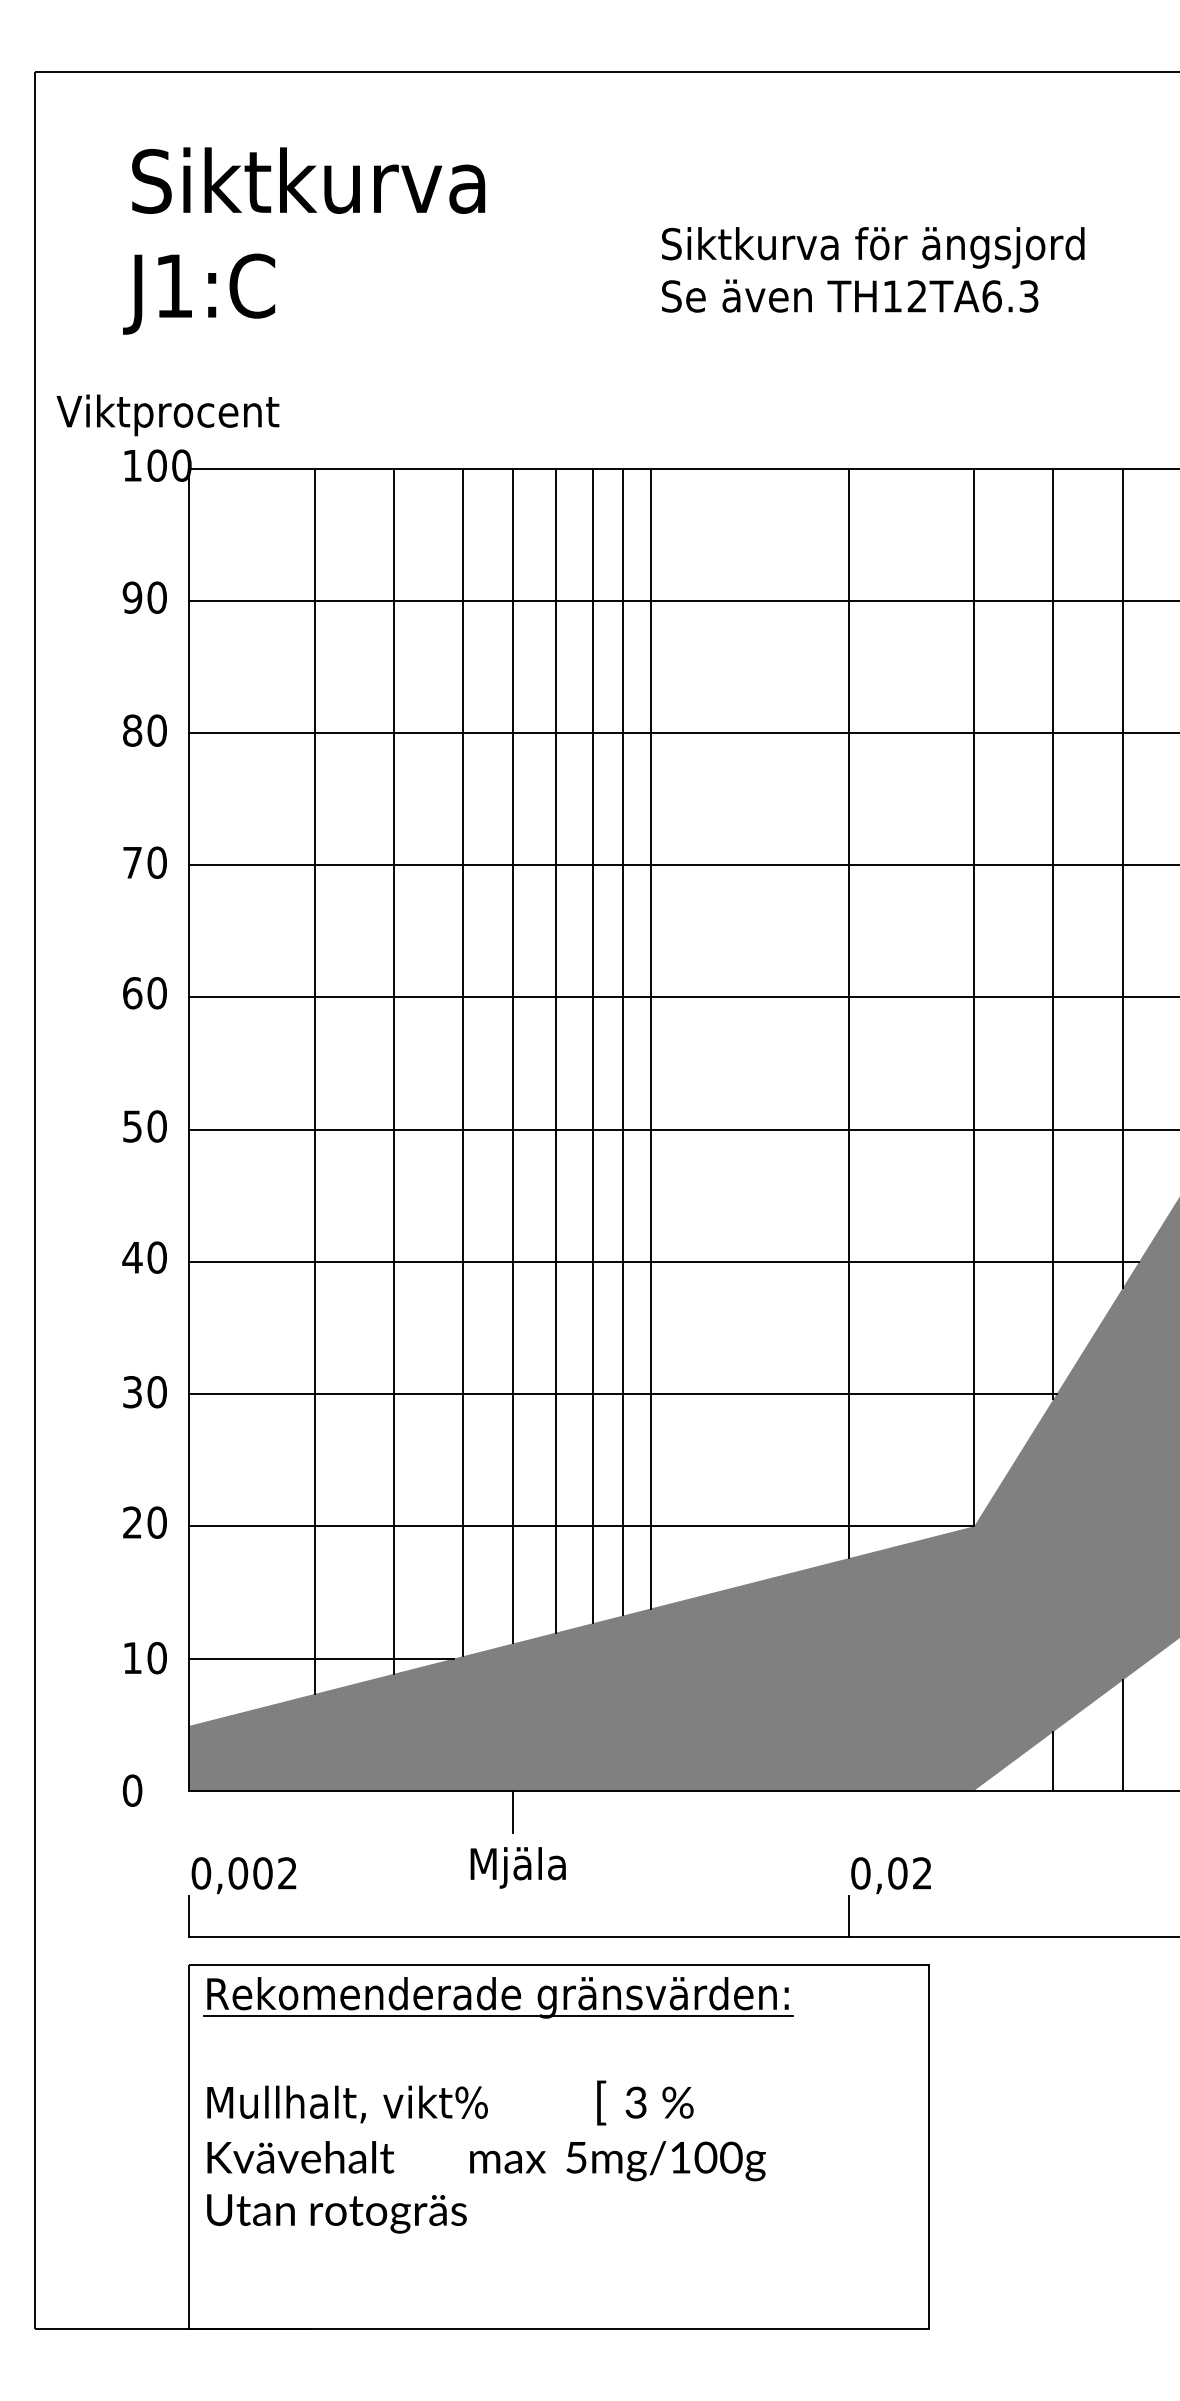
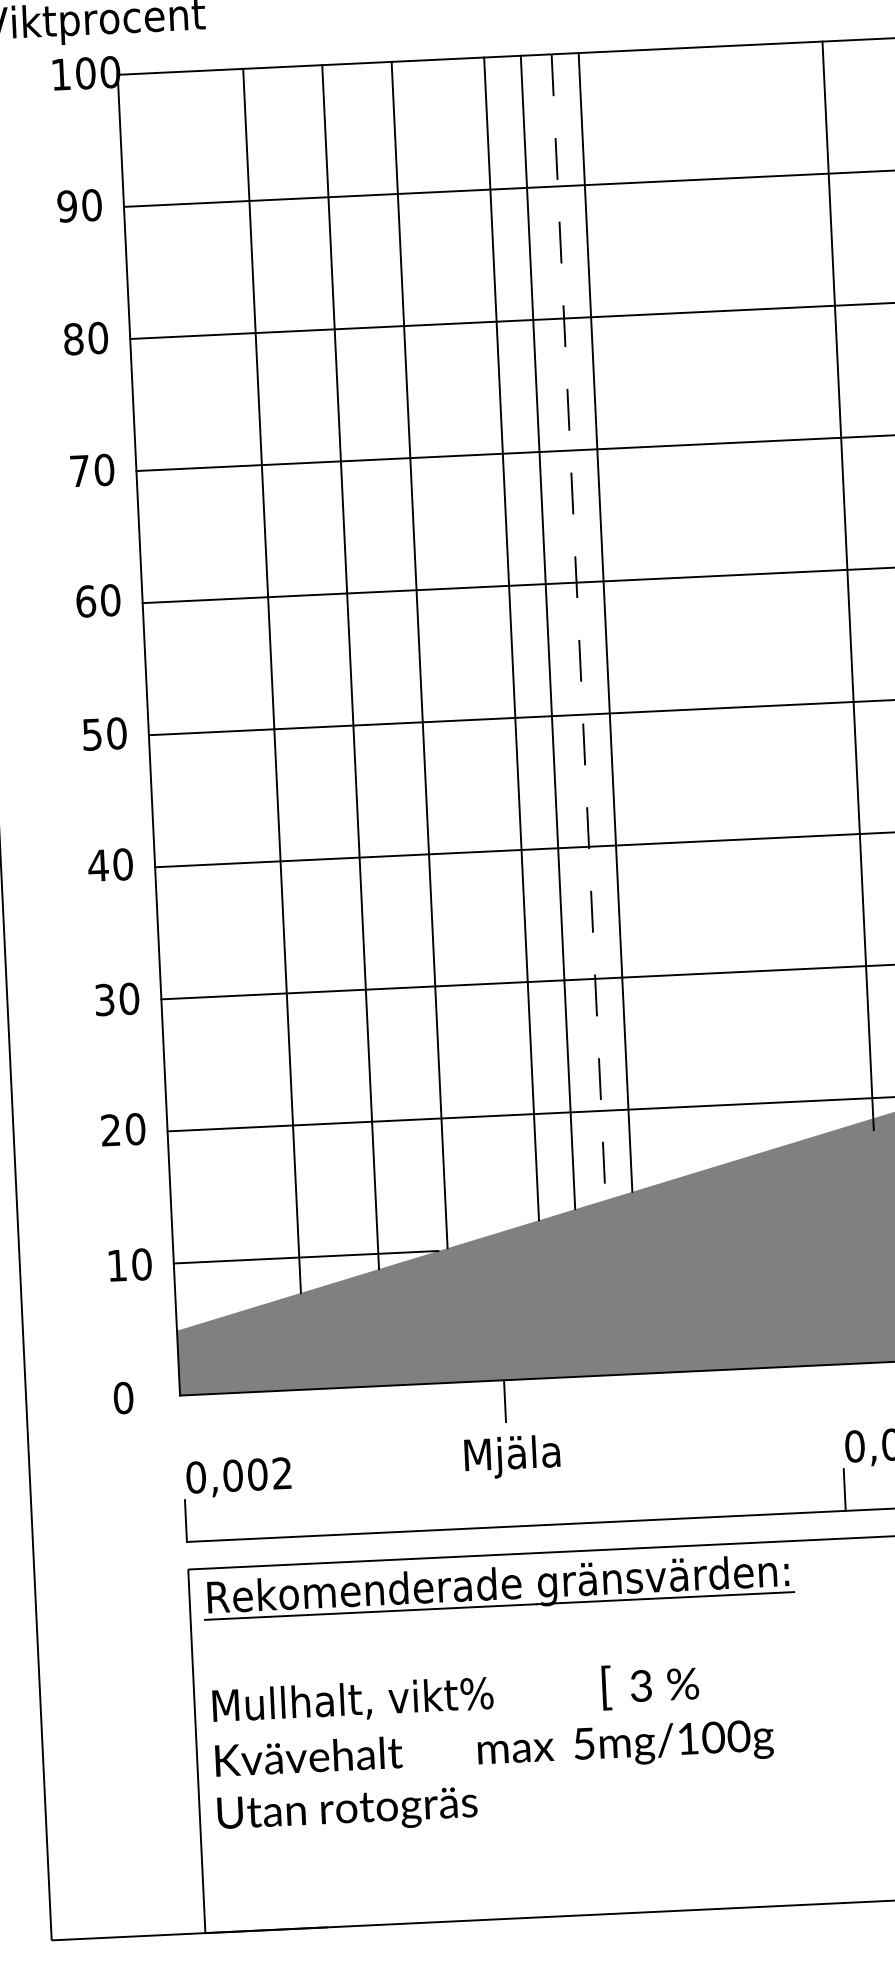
line: (848, 1013) -> (848, 585), moved
line: (623, 1042) -> (578, 627), solid -> dashed
line: (513, 1055) -> (469, 645), removed

